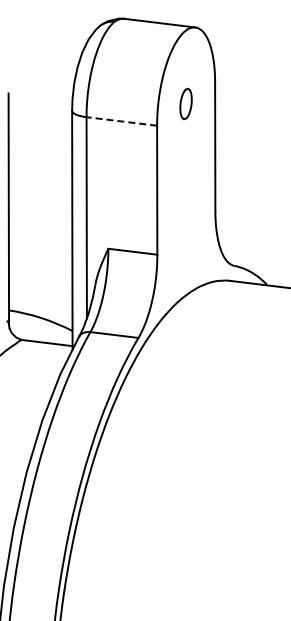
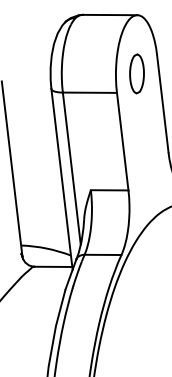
part: (185, 103) -> (136, 73), size x1.67
line: (121, 121) -> (89, 92), dashed -> solid

